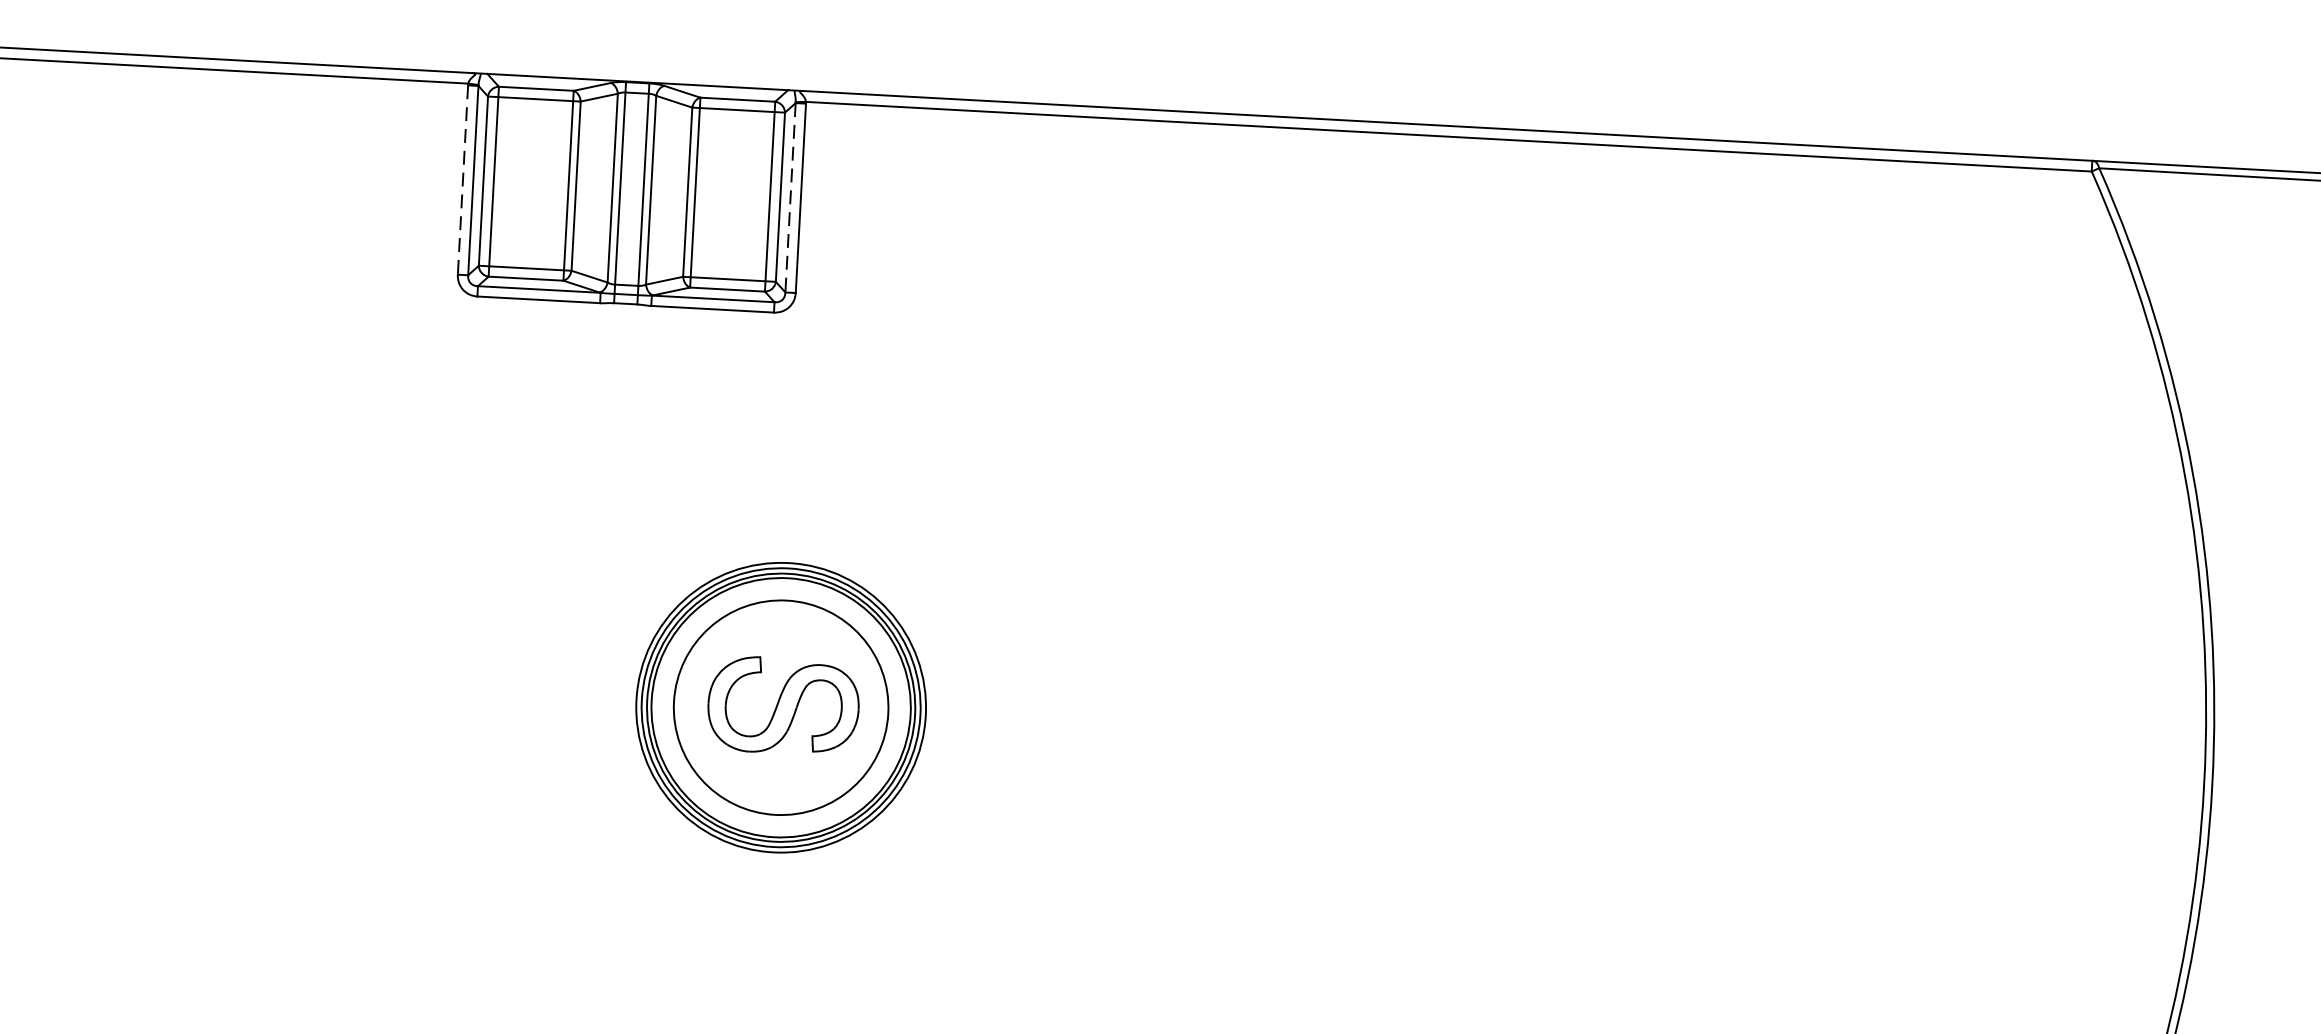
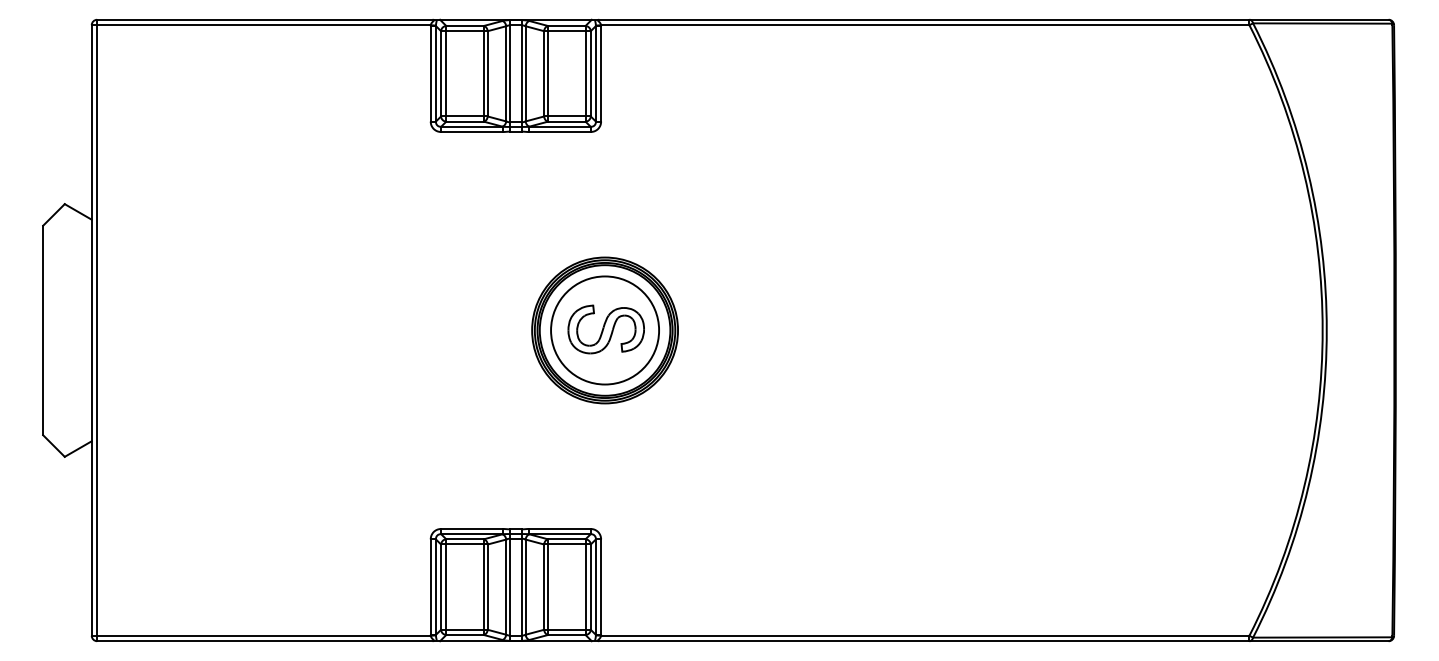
line: (462, 179) -> (430, 73), dashed -> solid
line: (789, 197) -> (595, 73), dashed -> solid

